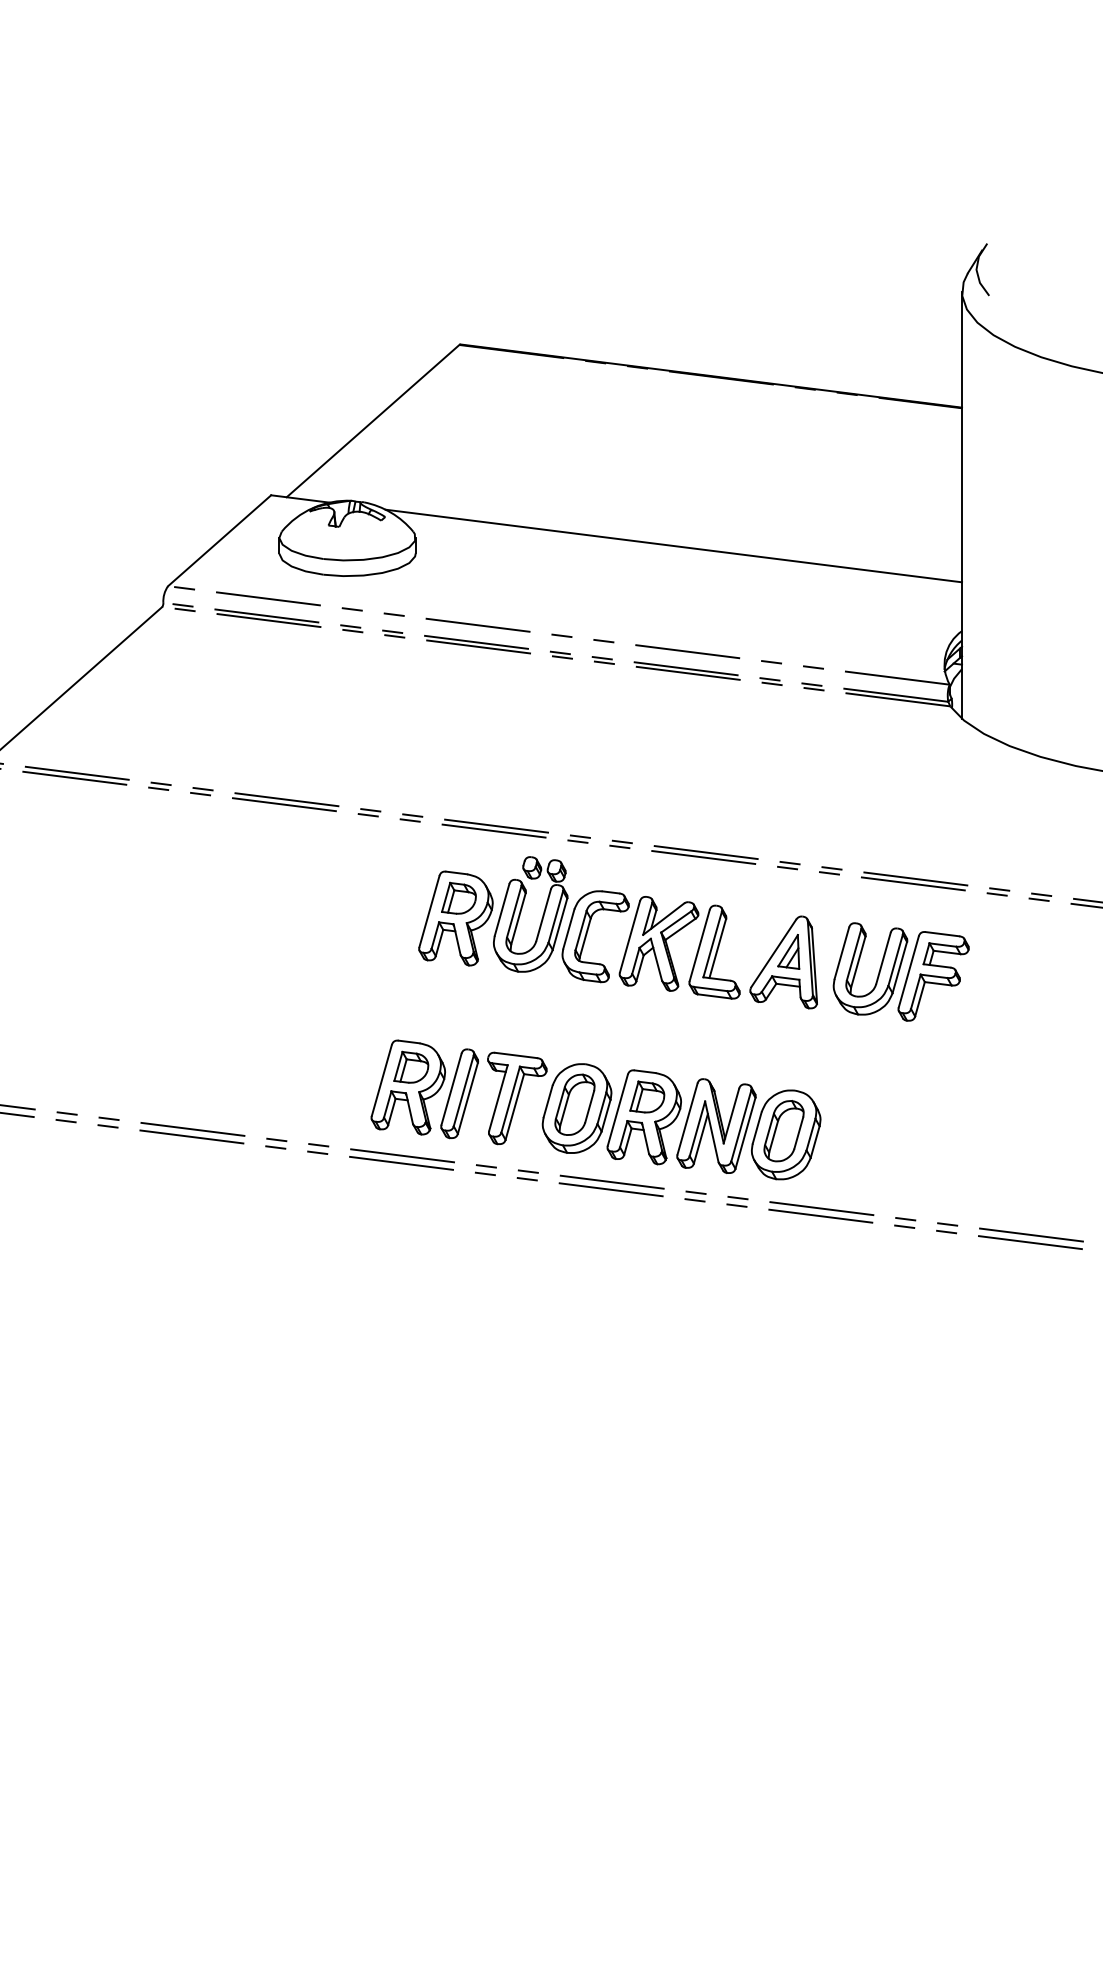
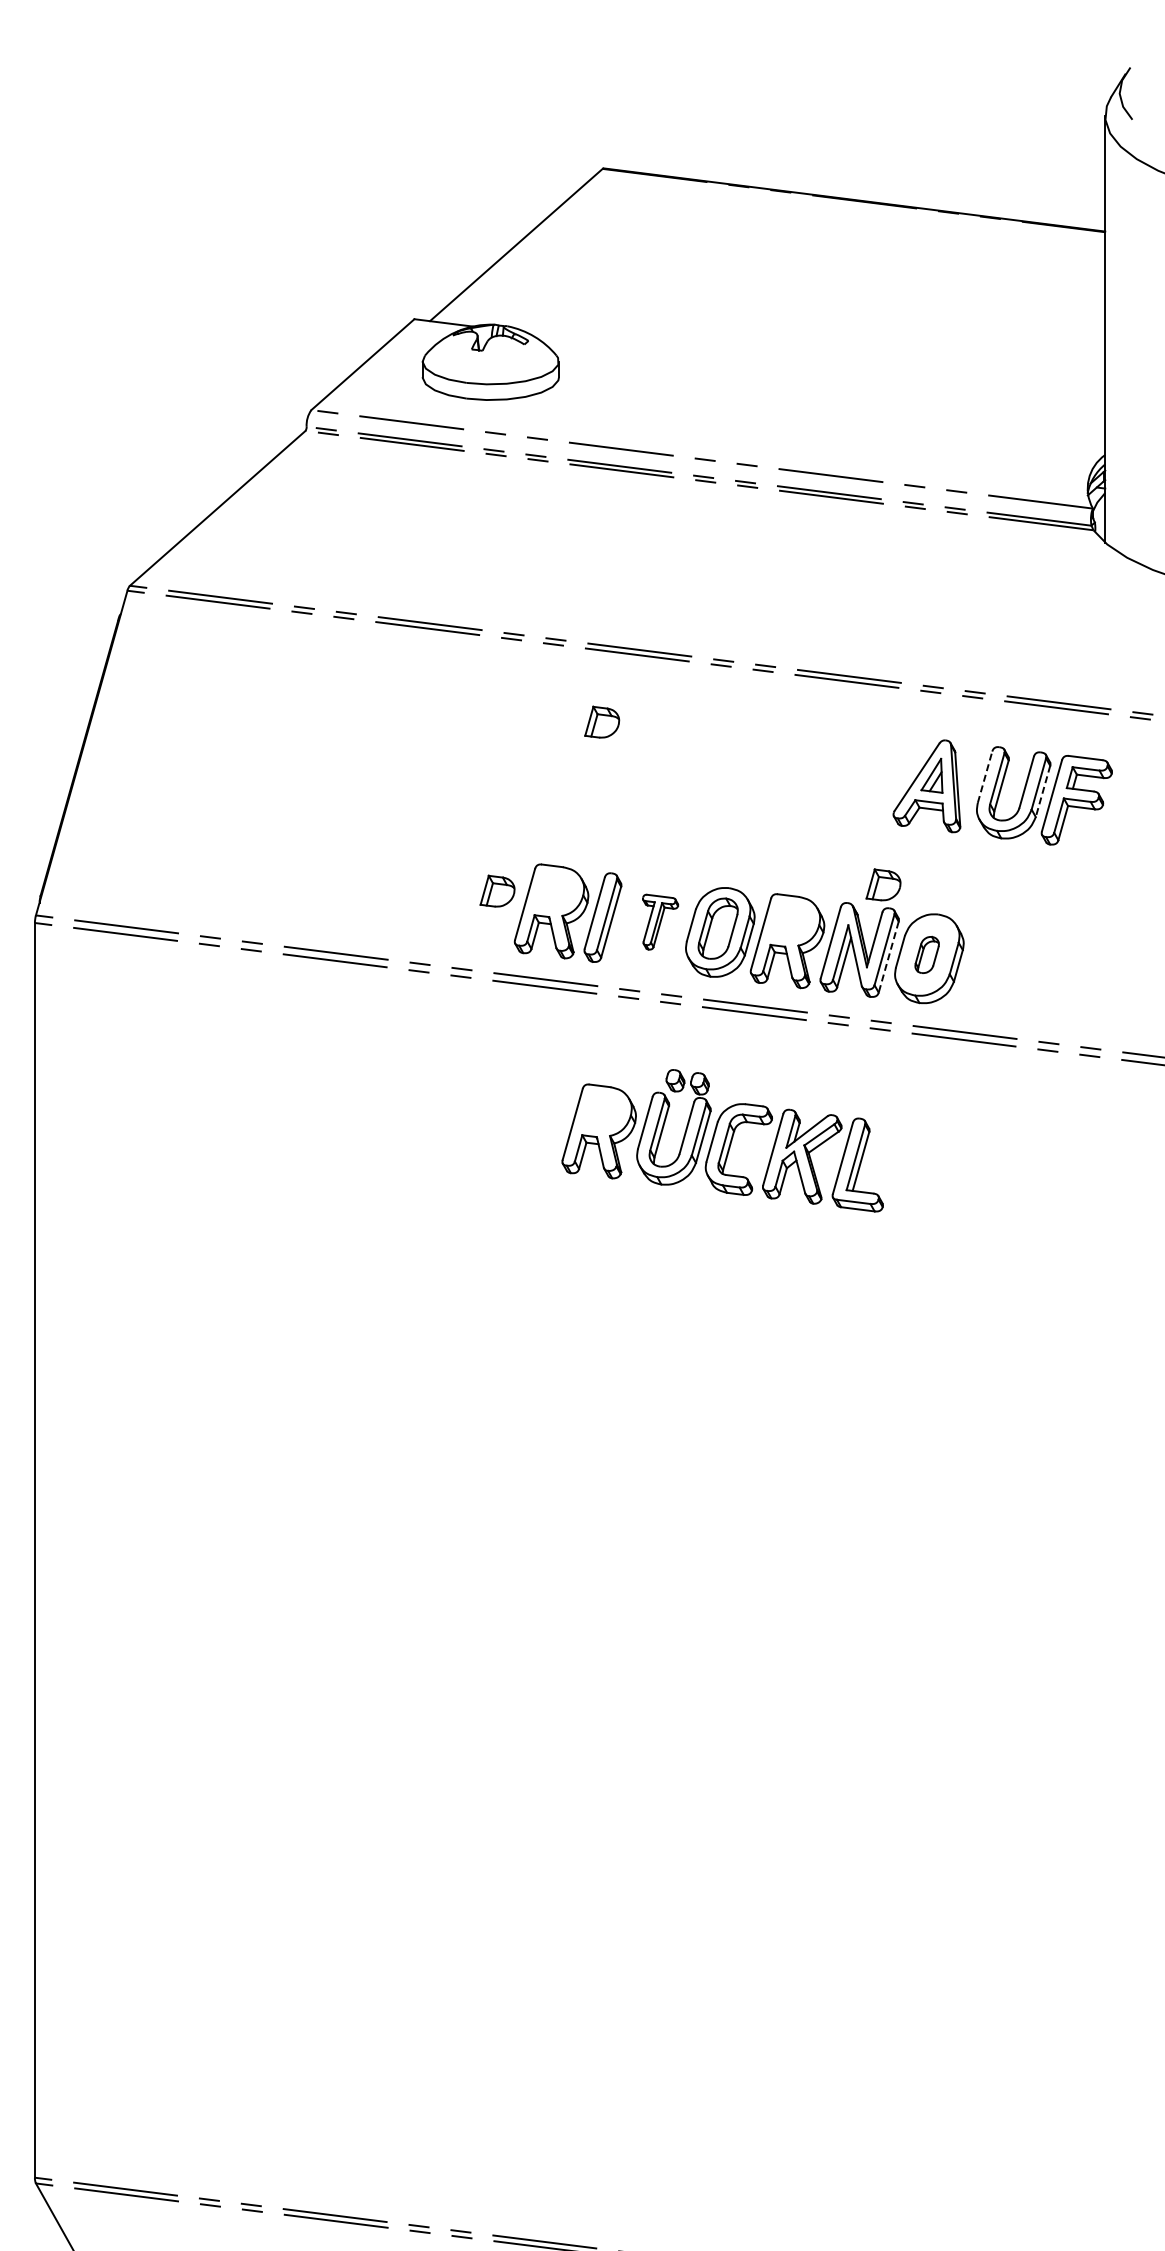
line: (673, 545) -> (816, 369), removed
part: (579, 927) -> (722, 1140), moved
line: (842, 953) -> (985, 777), solid -> dashed
line: (900, 967) -> (1043, 791), solid -> dashed
part: (411, 1066) -> (497, 890), moved
part: (647, 1096) -> (883, 884), moved
part: (517, 1097) -> (660, 921), size x0.6
part: (783, 1130) -> (926, 954), size x0.6
line: (745, 1133) -> (888, 957), solid -> dashed

